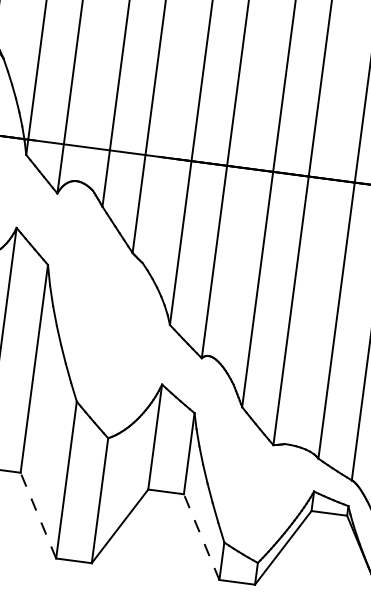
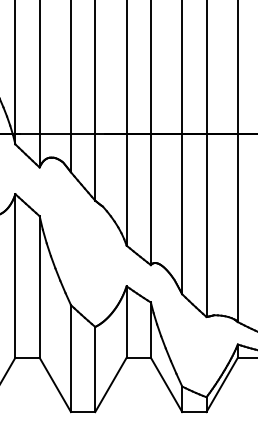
line: (38, 515) -> (55, 384), dashed -> solid
line: (201, 536) -> (166, 384), dashed -> solid

